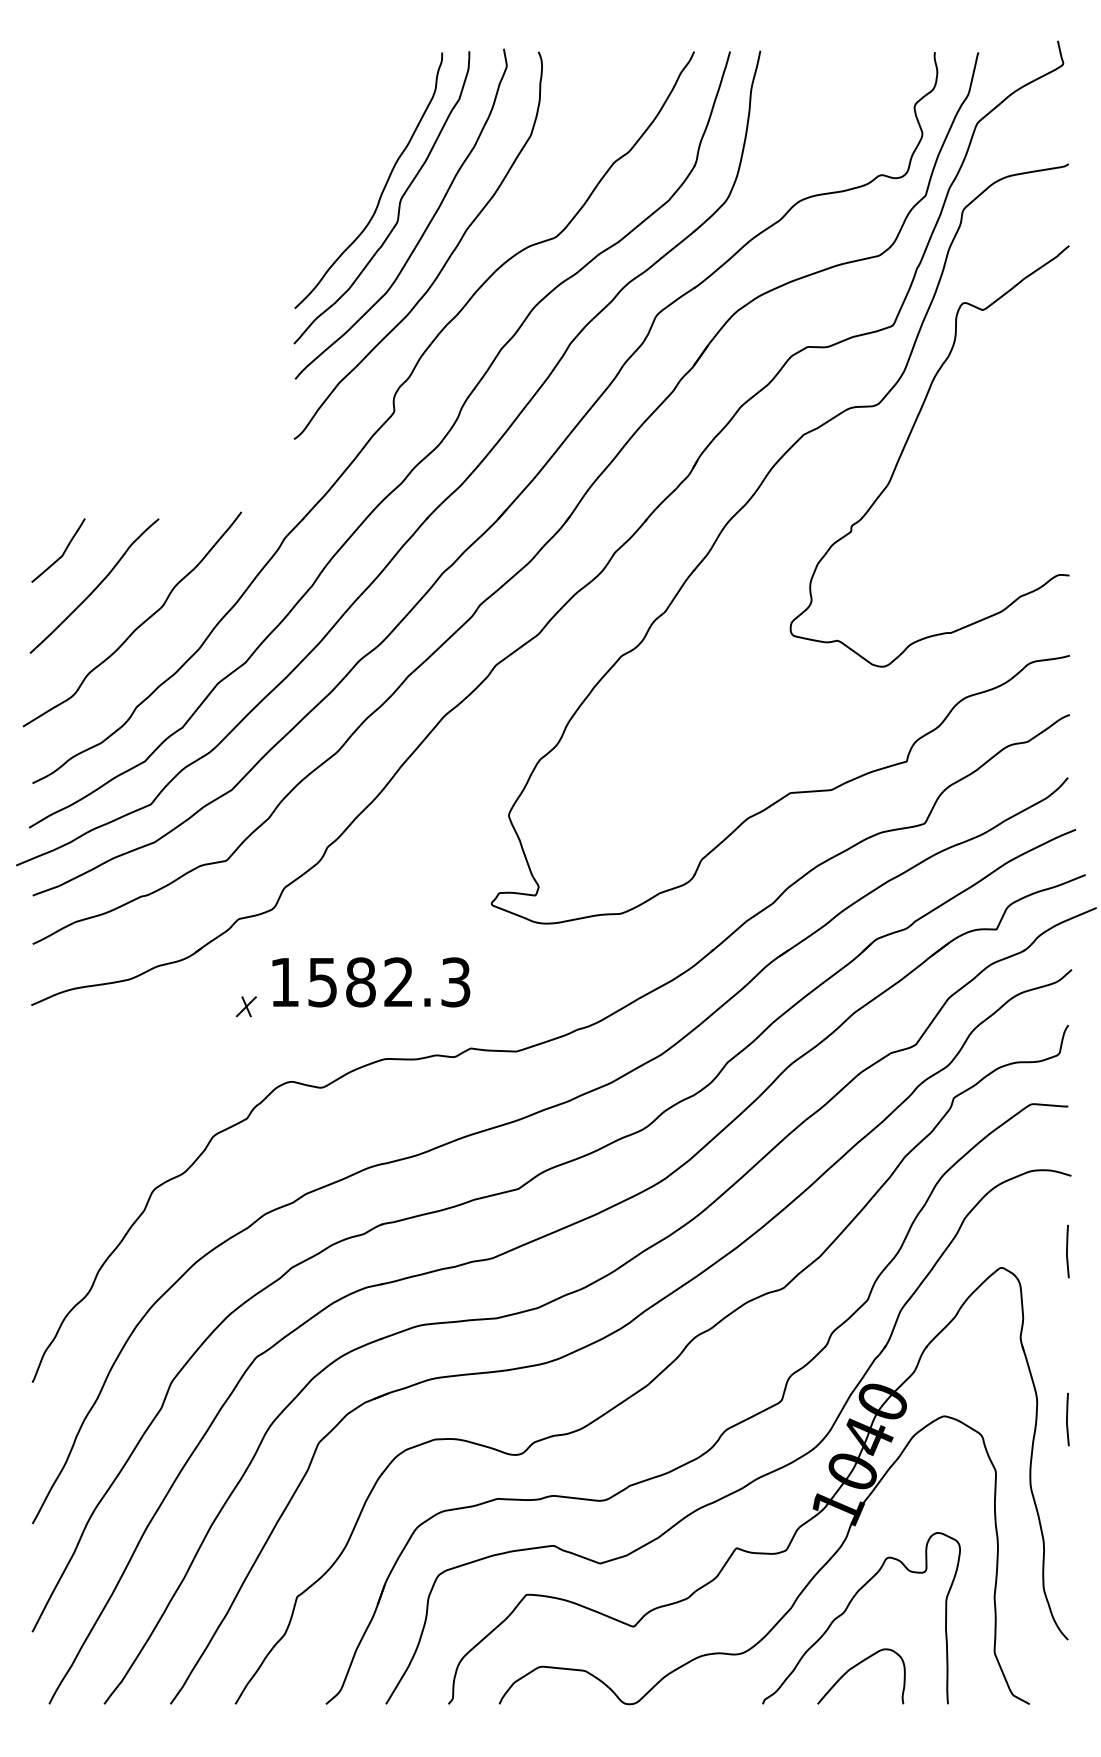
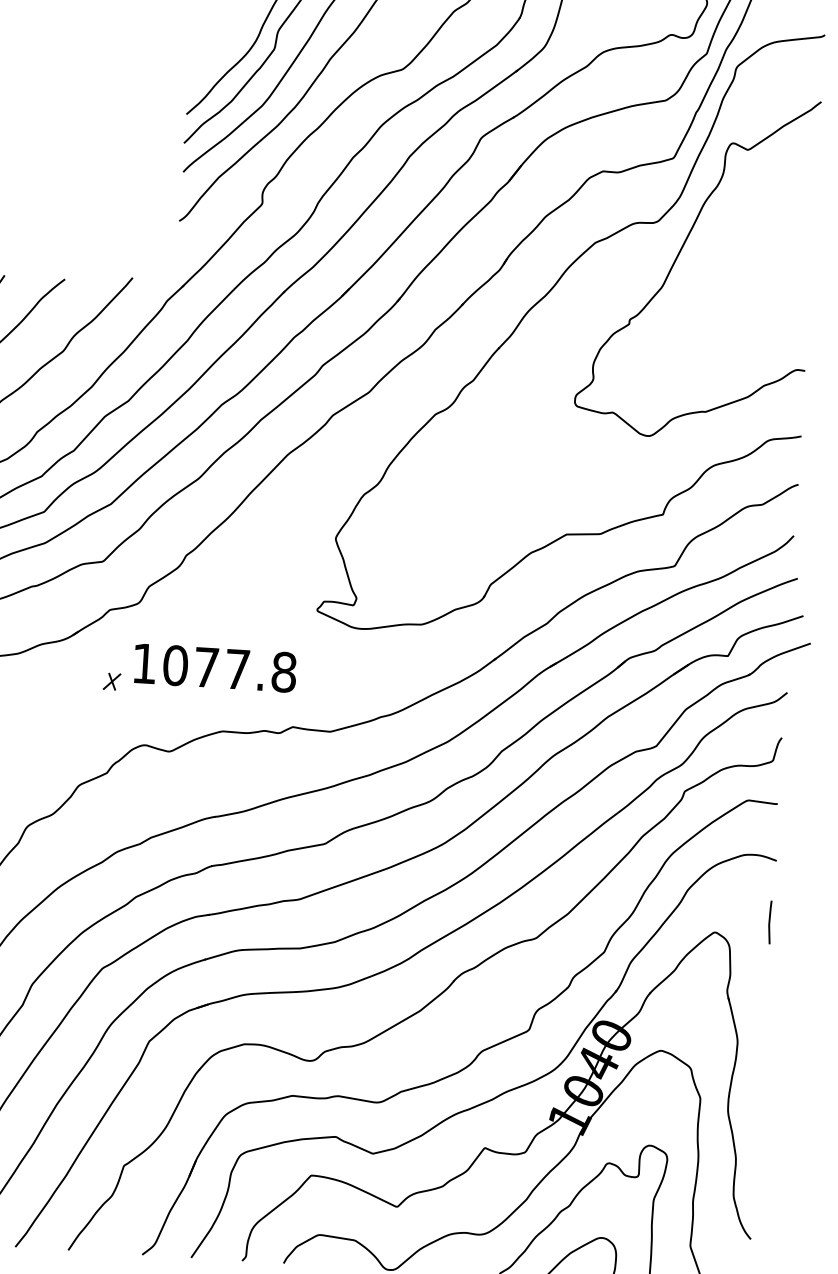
text: (389, 982) -> (230, 669), 1582.3 -> 1077.8
line: (1067, 1419) -> (761, 1059), removed

